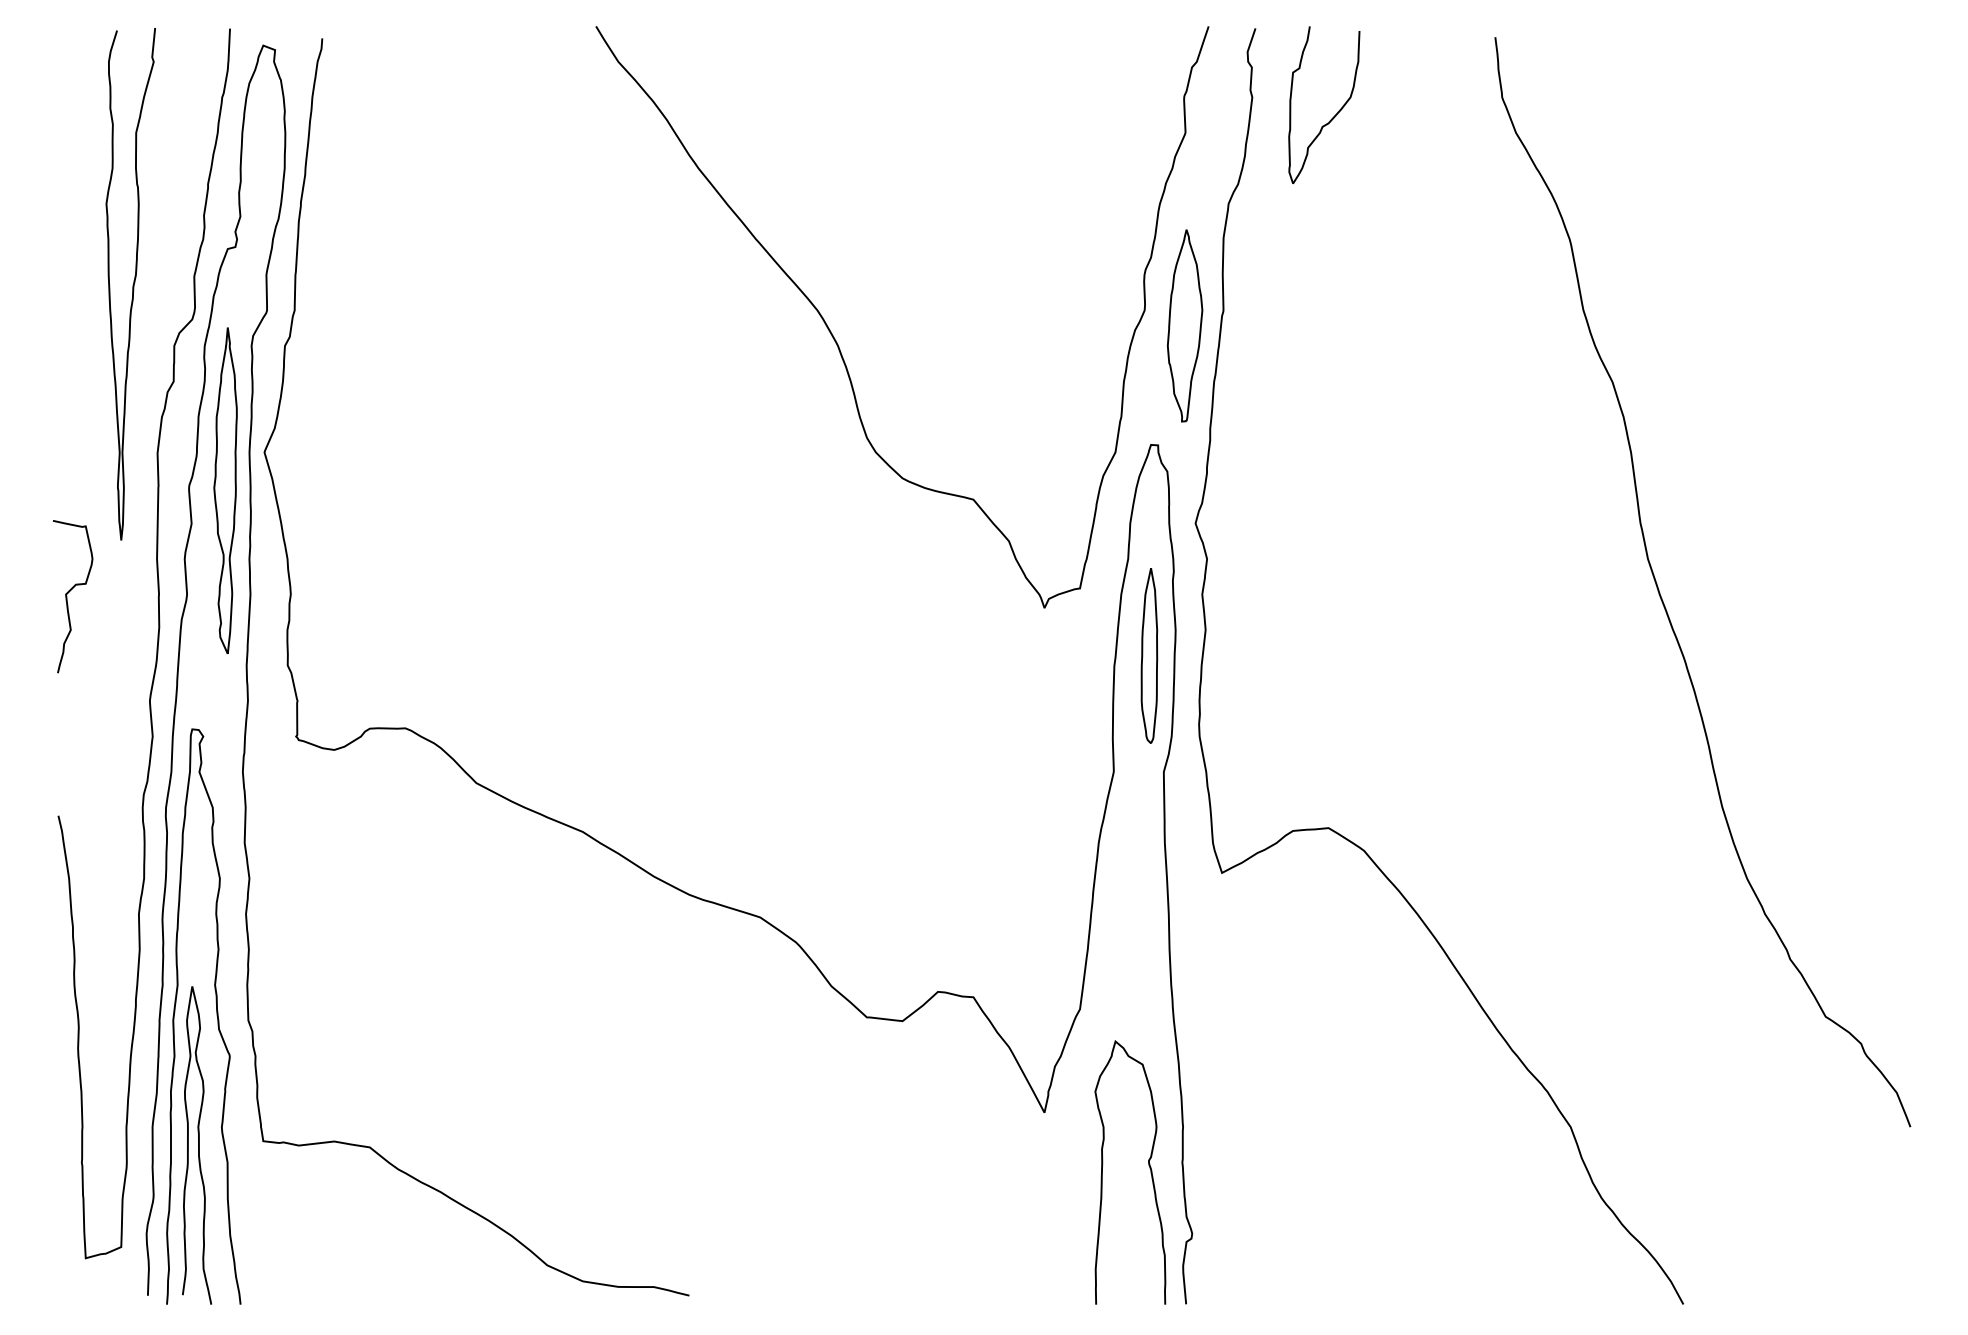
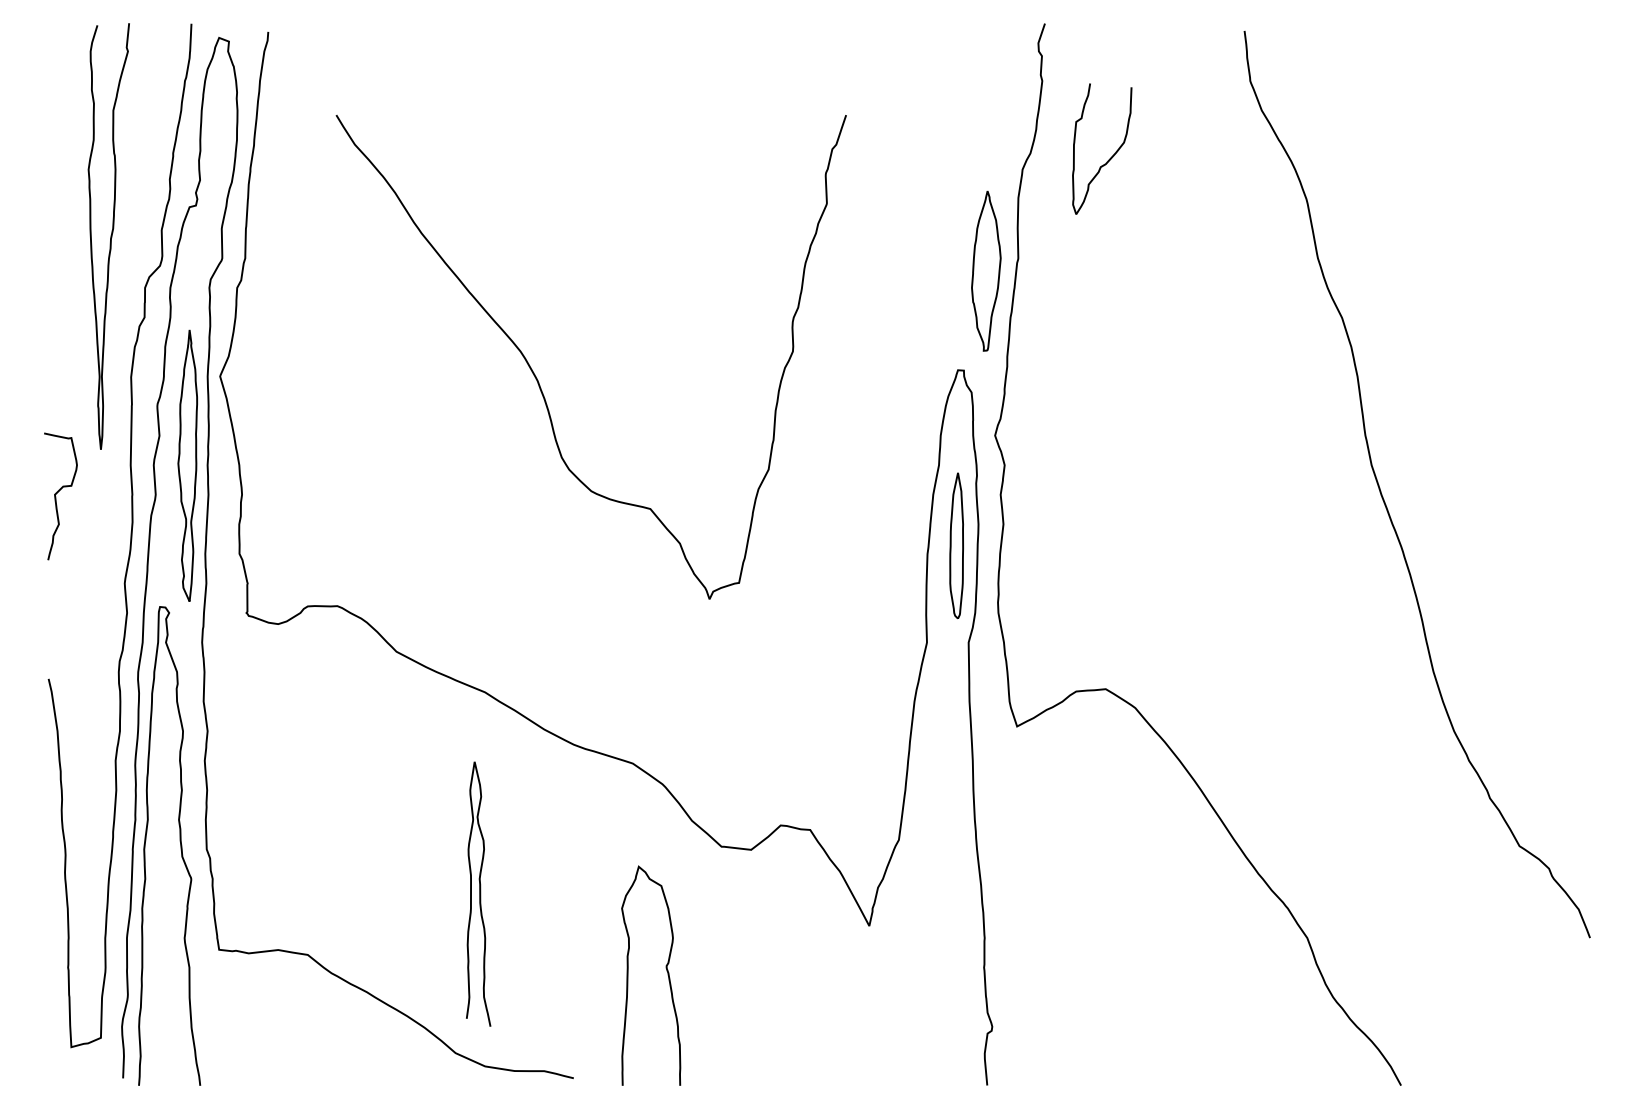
curve: (1334, 115) -> (1110, 157), moved
curve: (839, 346) -> (538, 381), moved
part: (225, 490) -> (187, 465), moved
curve: (198, 1145) -> (479, 894), moved
curve: (1148, 1165) -> (666, 969), moved

